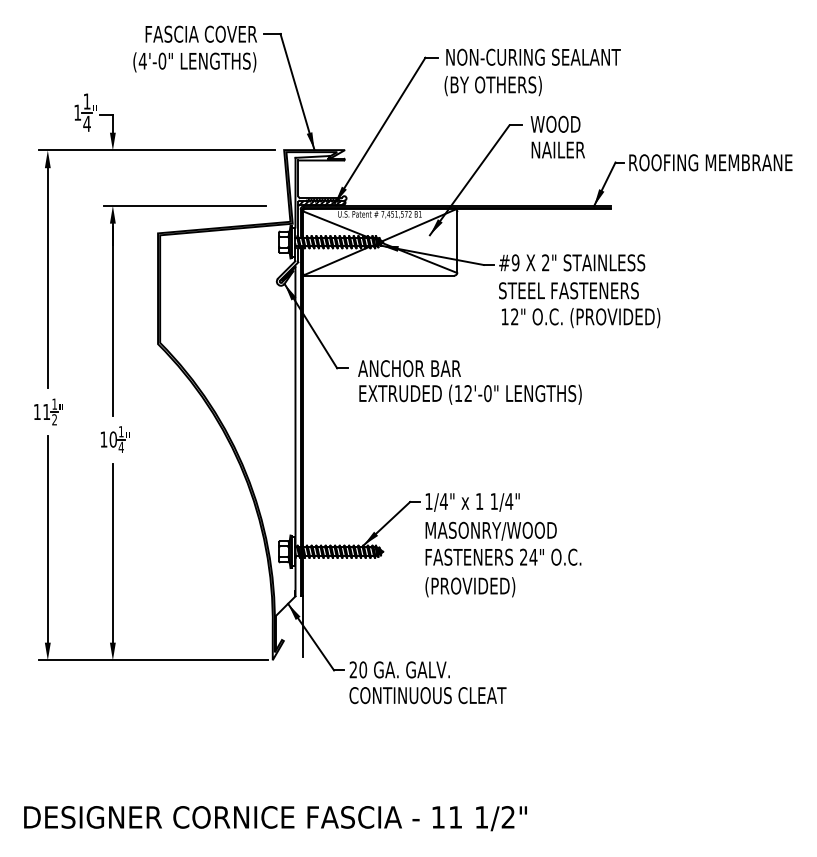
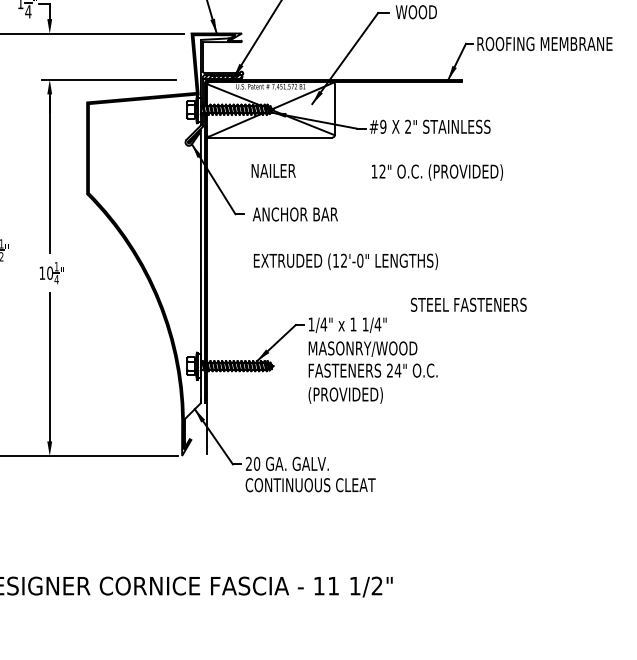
text: (557, 149) -> (273, 170), moved
text: (568, 290) -> (468, 304), moved
text: (470, 394) -> (345, 261), moved

